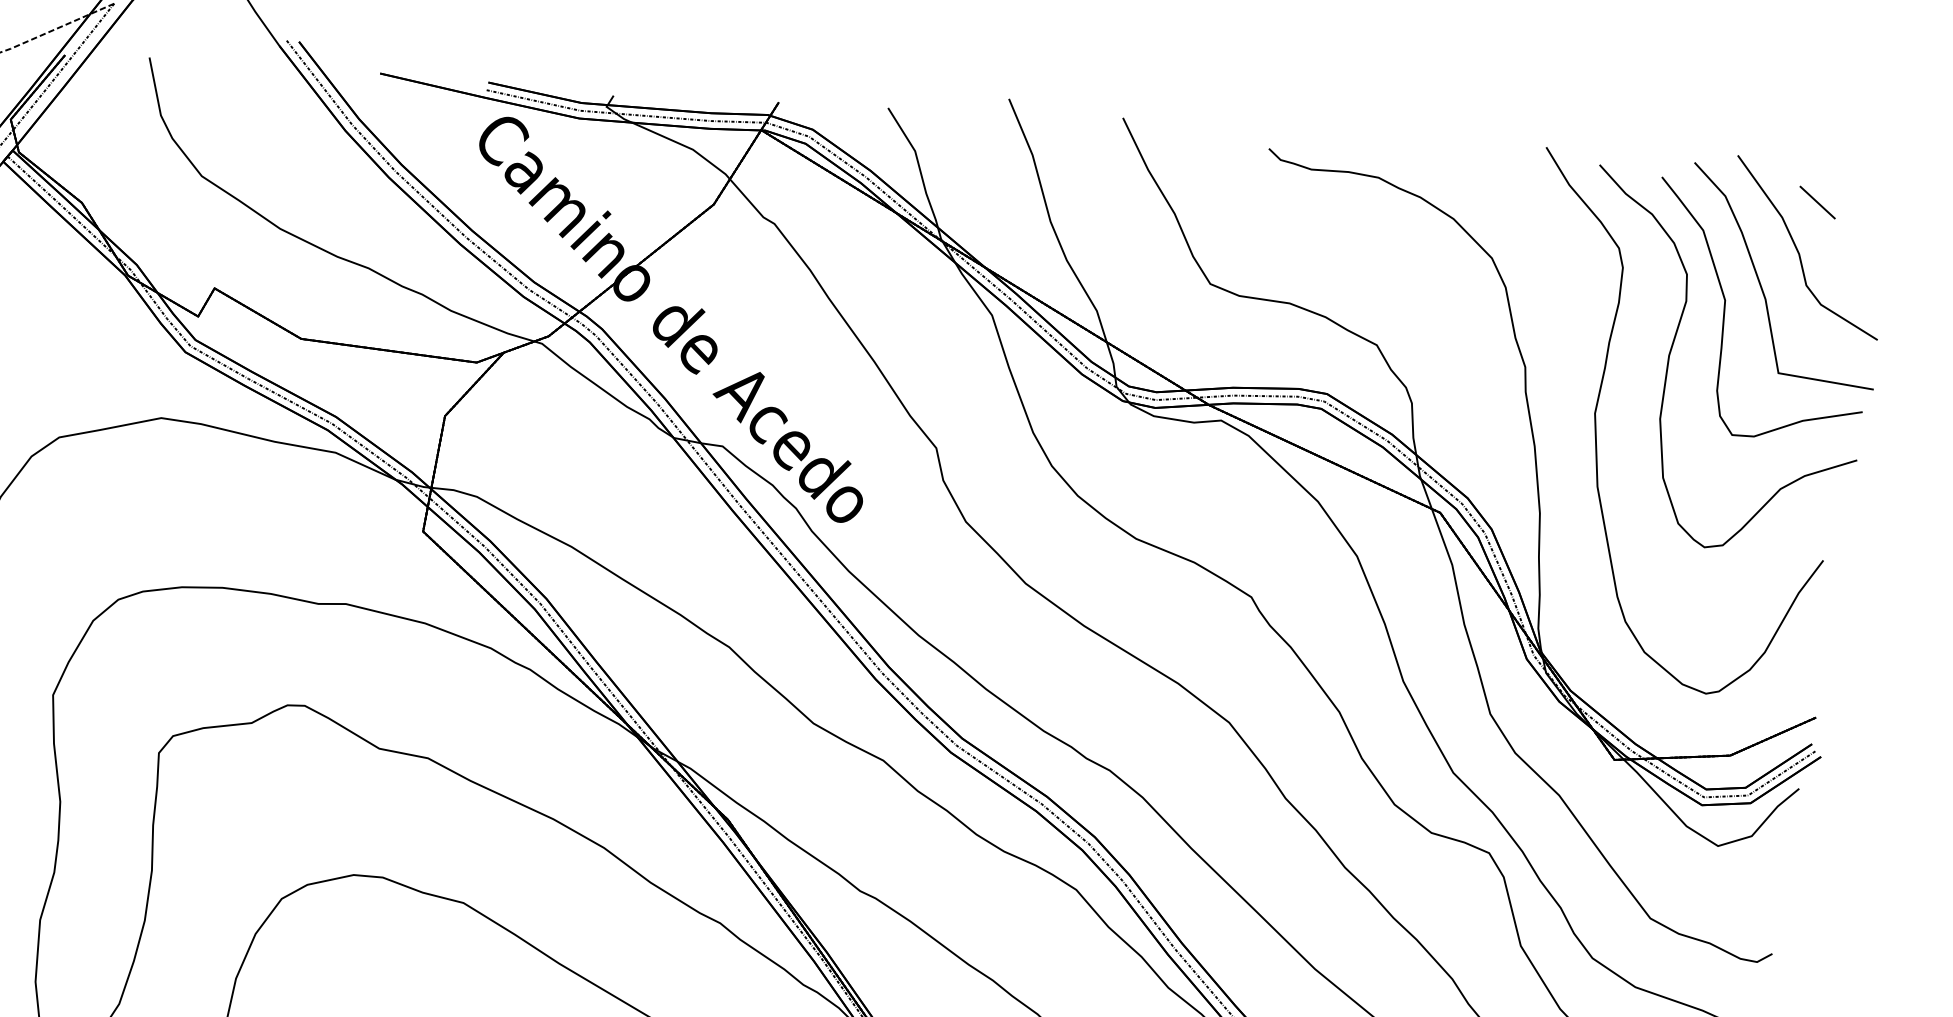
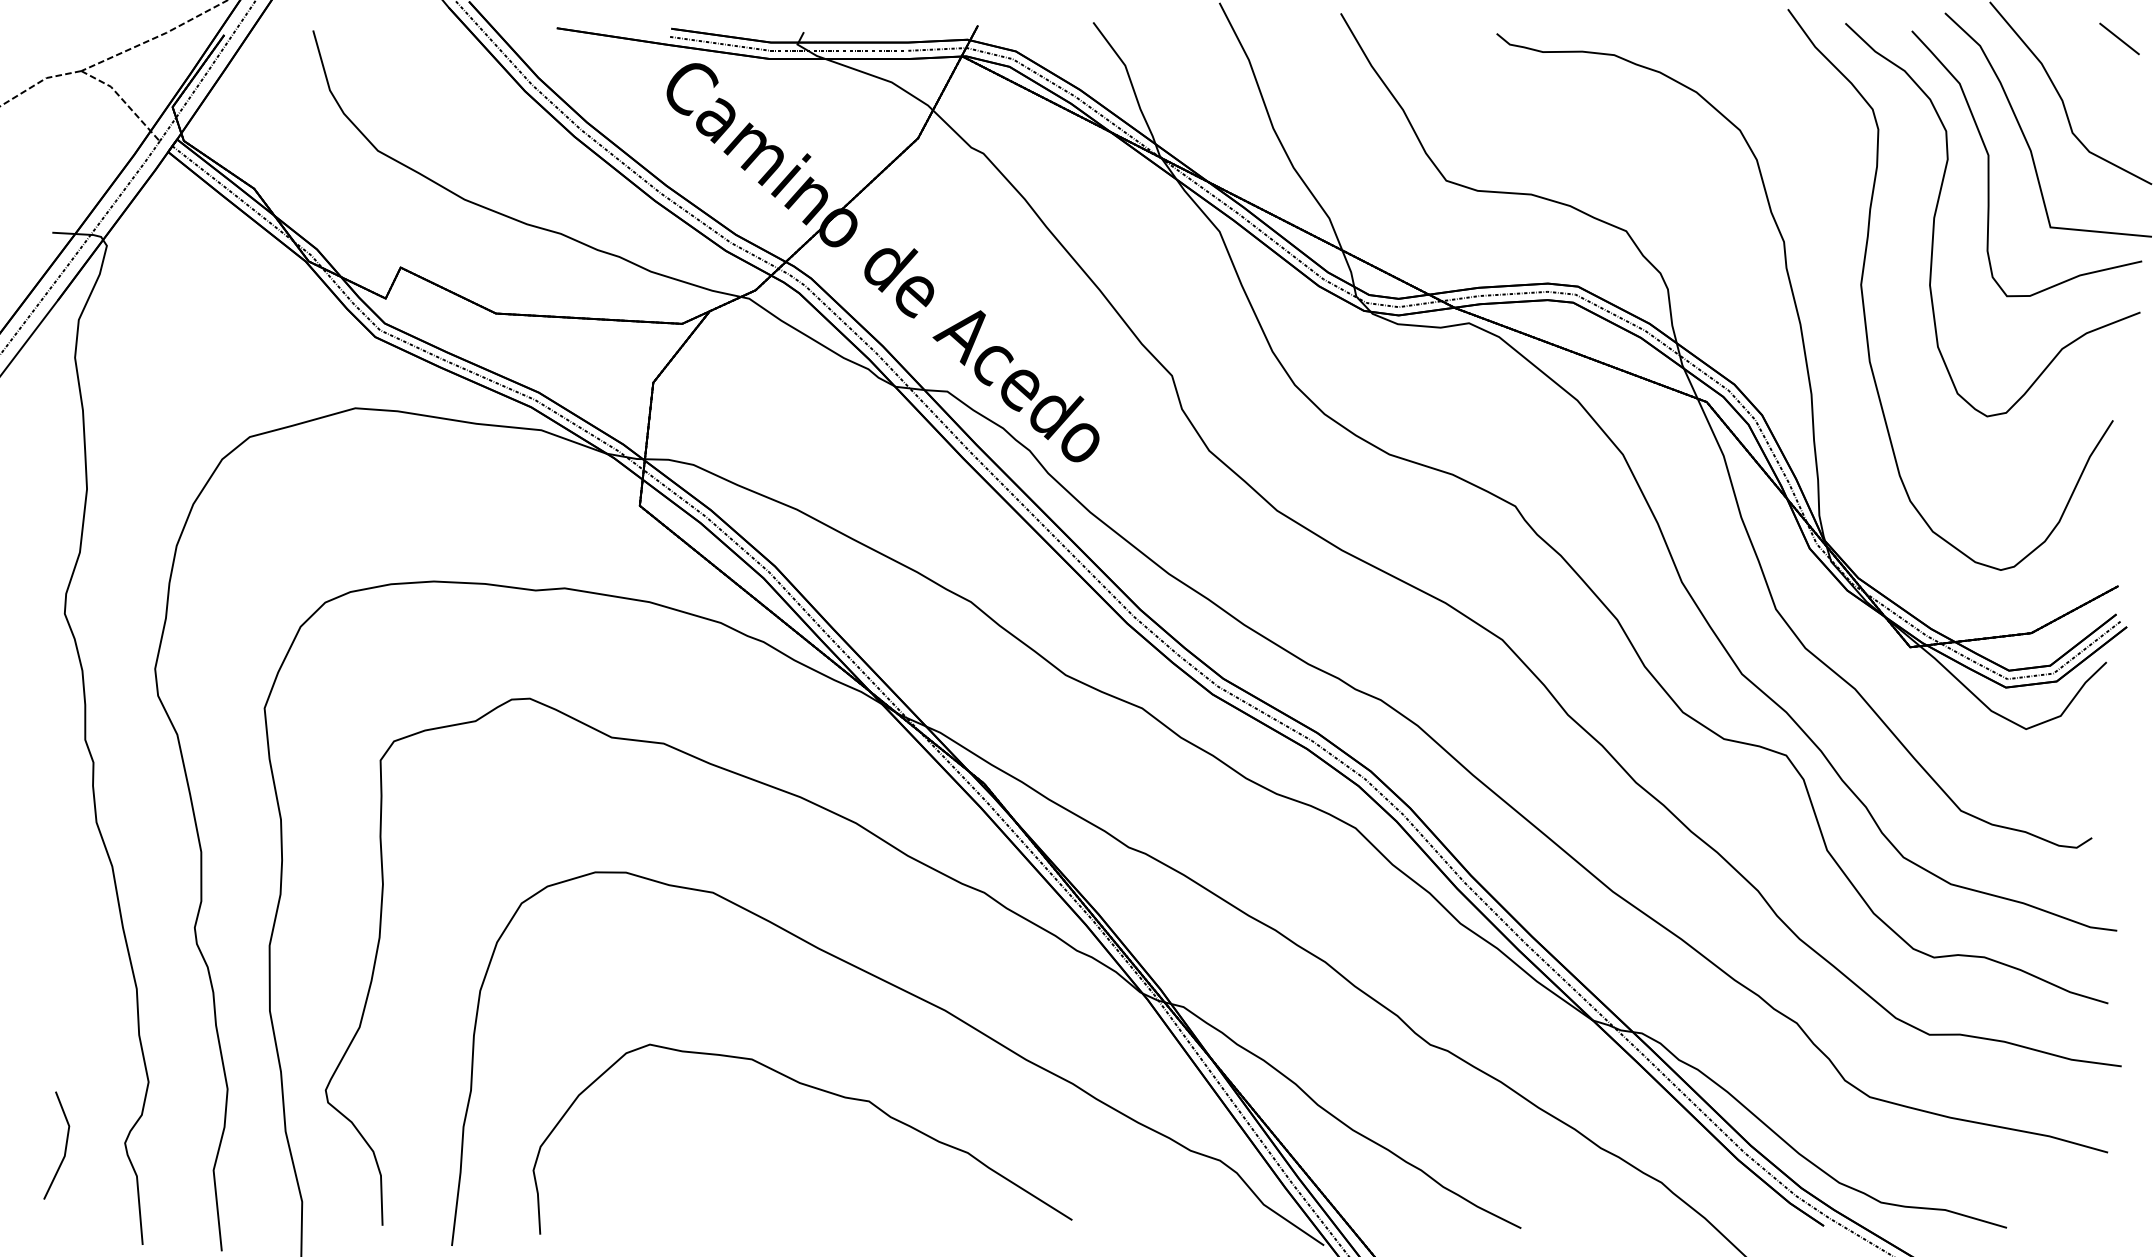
line: (1817, 202) -> (2119, 38), moved

